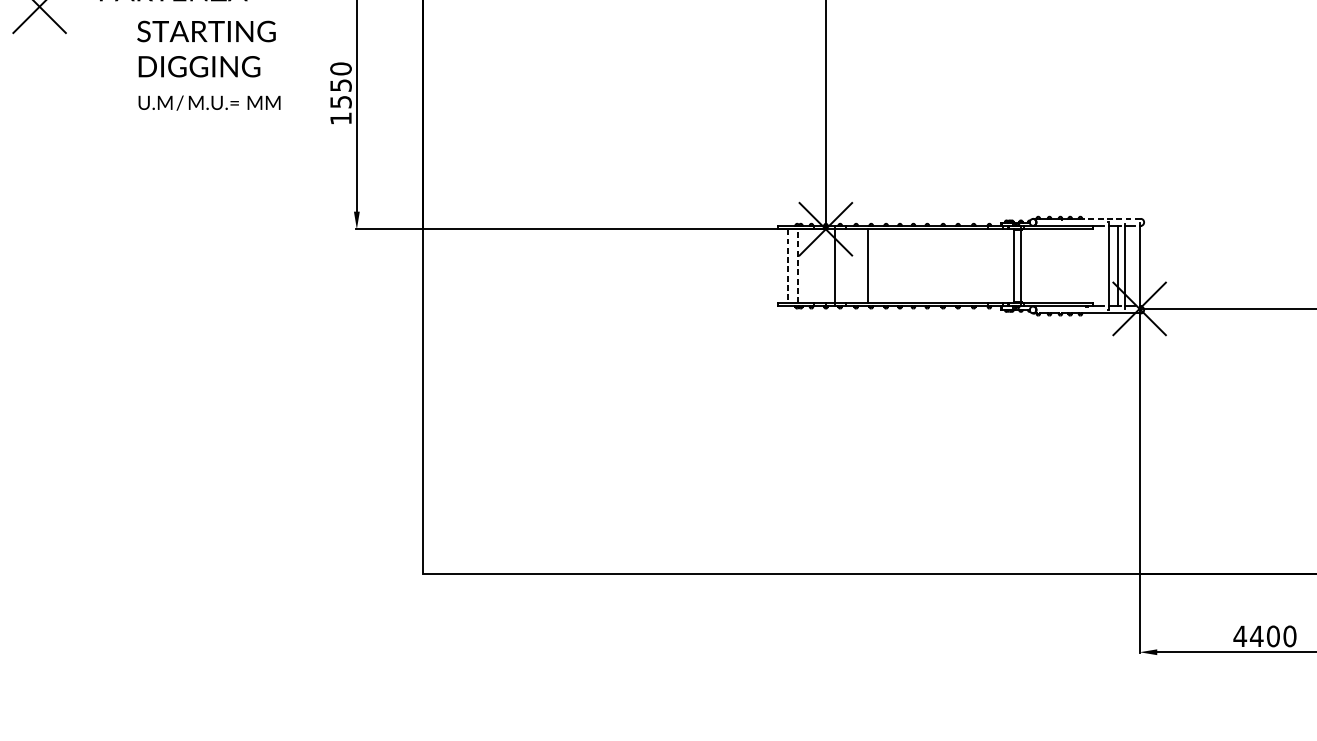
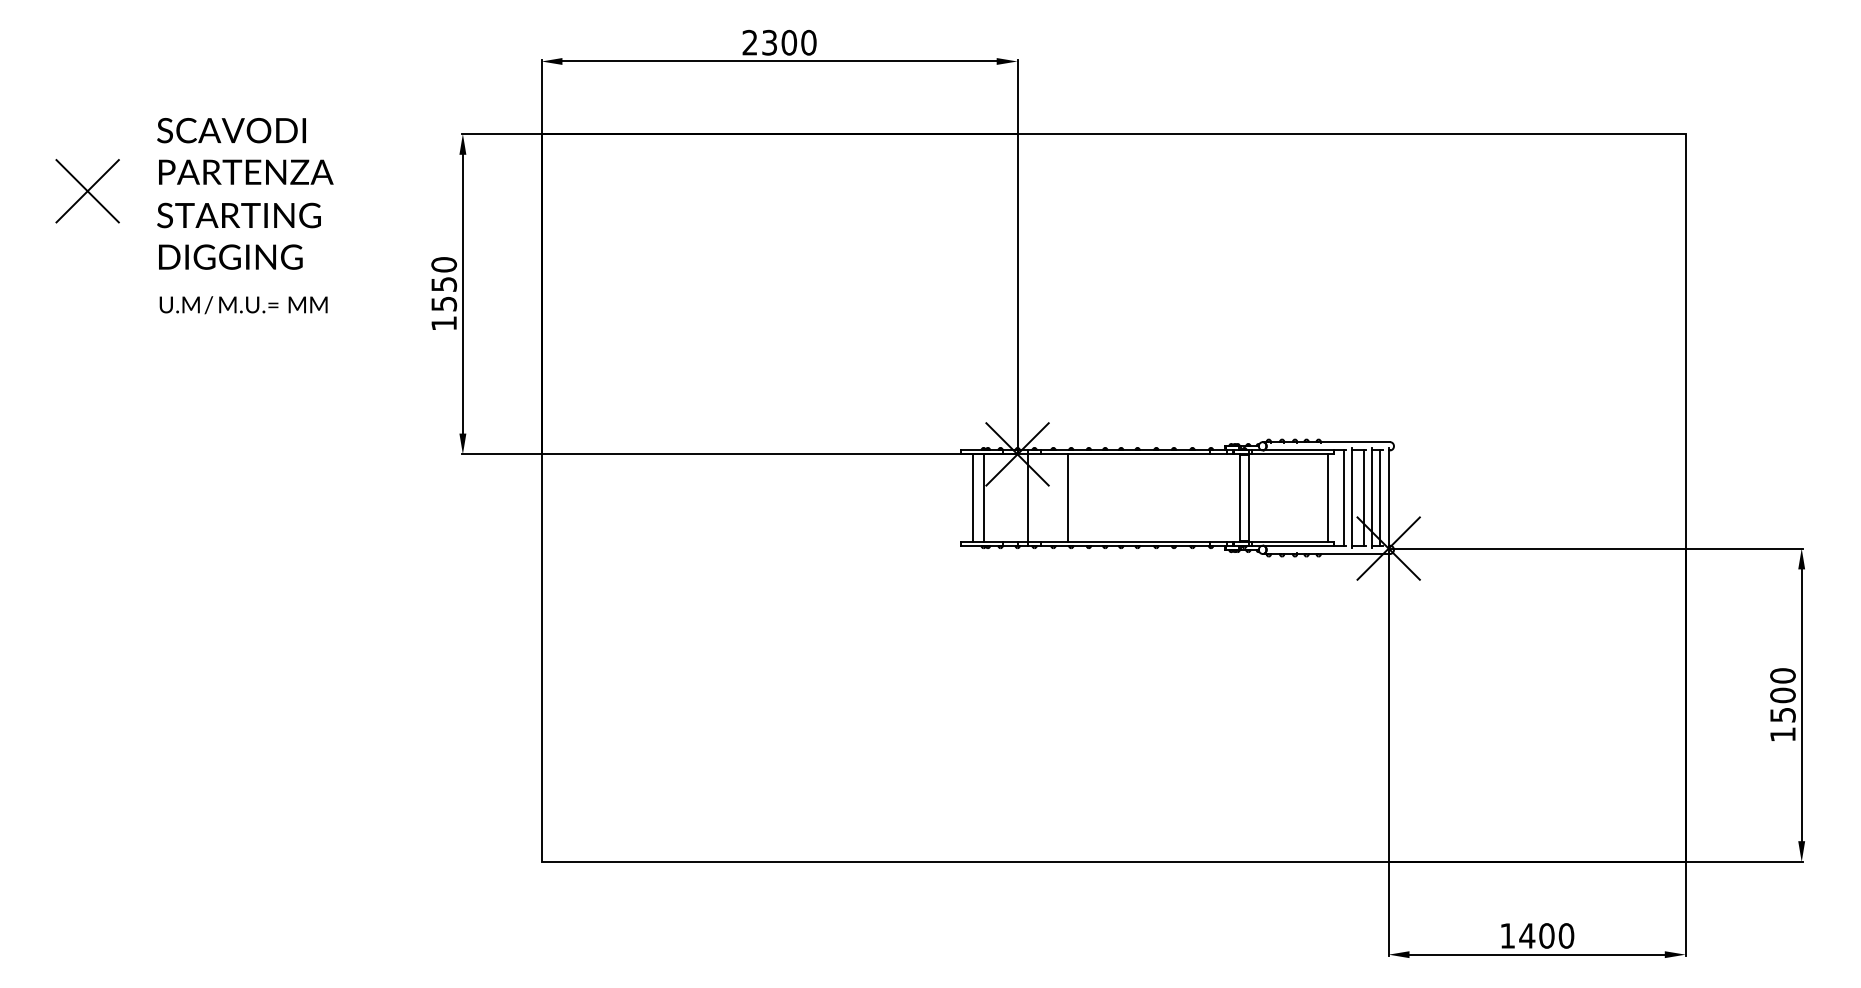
text: (206, 48) -> (238, 235), moved
text: (209, 103) -> (243, 305), moved
line: (1111, 219) -> (1355, 442), dashed -> solid
line: (1087, 265) -> (1327, 497), added
line: (1101, 265) -> (1343, 497), added
line: (1132, 265) -> (1380, 497), added
line: (788, 266) -> (973, 498), dashed -> solid
line: (797, 266) -> (984, 498), dashed -> solid
text: (1240, 636) -> (1507, 935), 4400 -> 1400

